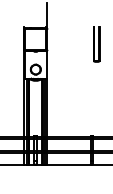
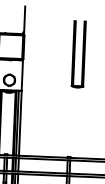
part: (96, 44) -> (78, 54), size x1.67

